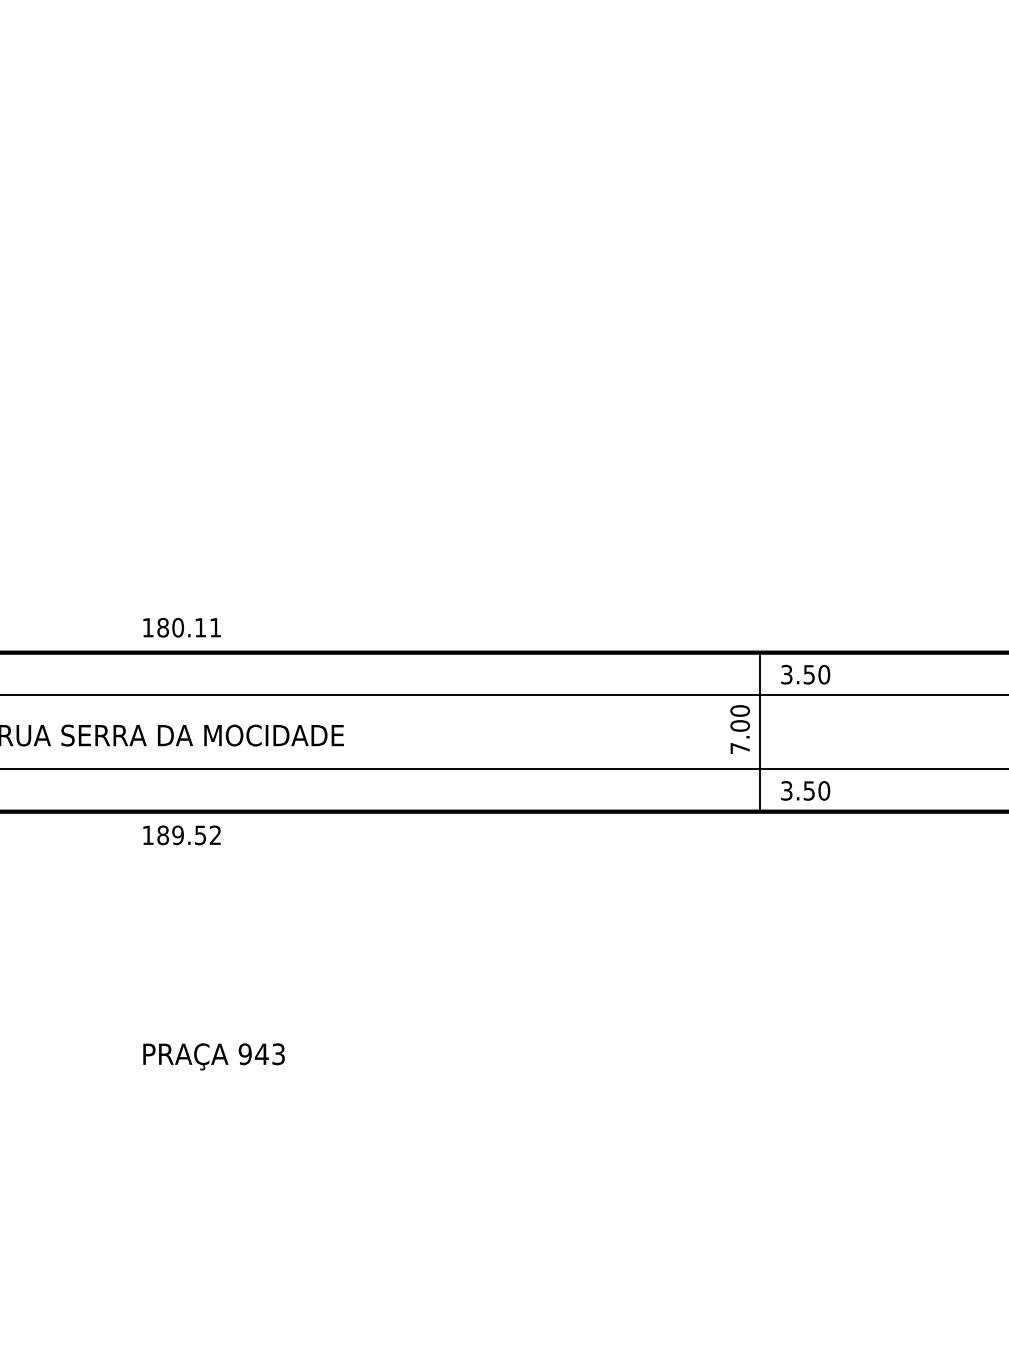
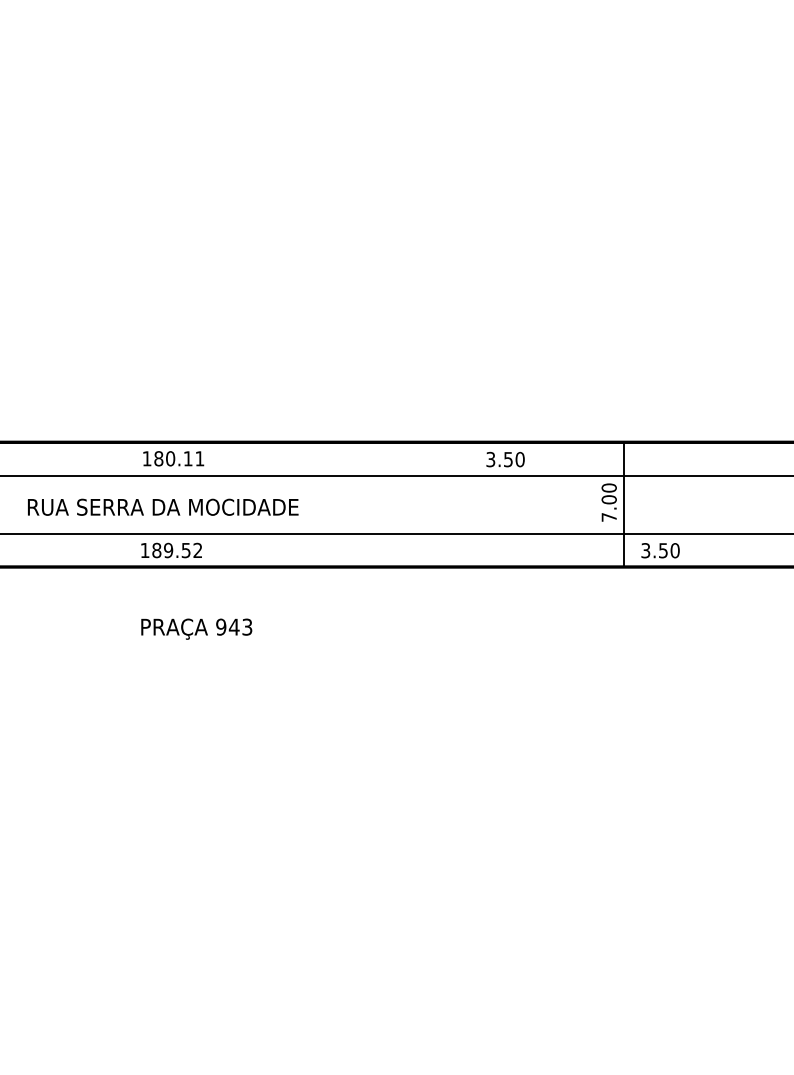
text: (181, 627) -> (173, 458), moved
text: (805, 674) -> (505, 459), moved
text: (181, 835) -> (171, 550), moved
text: (213, 1055) -> (196, 628), moved

